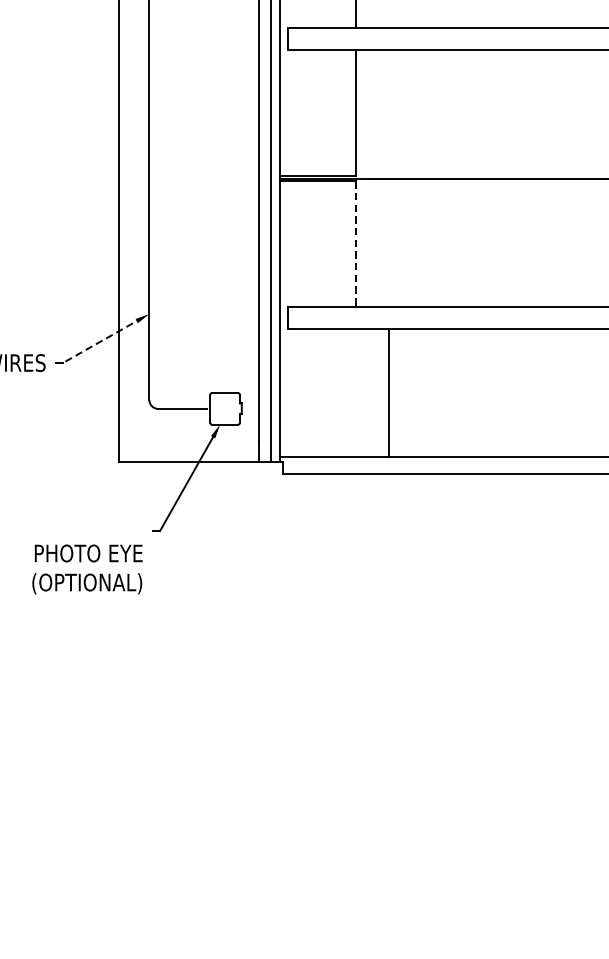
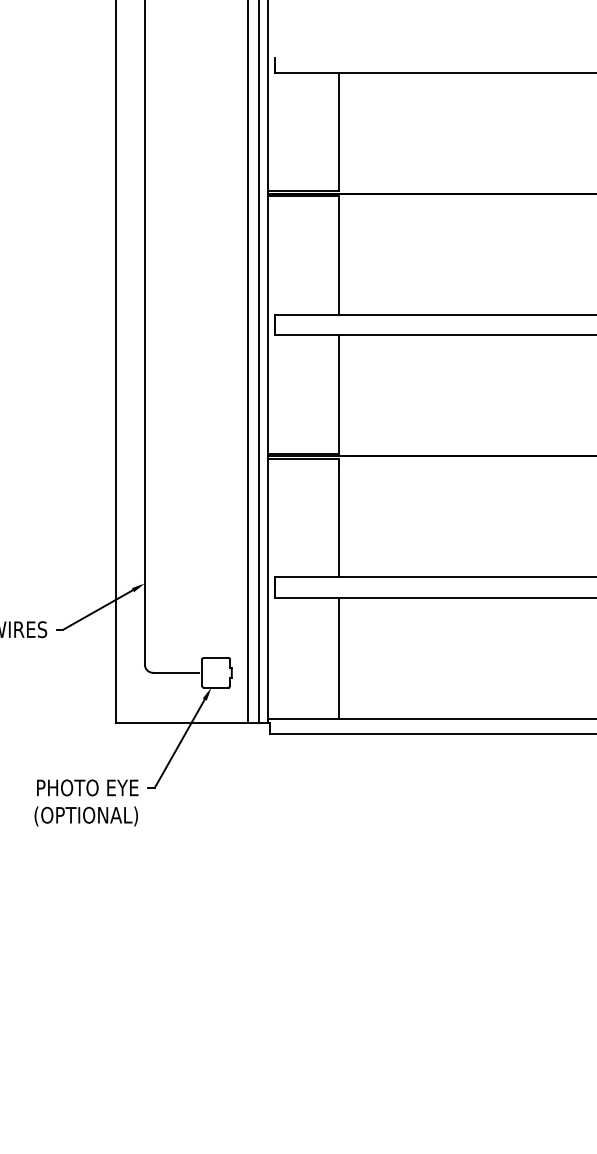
line: (356, 244) -> (339, 518), dashed -> solid
line: (102, 340) -> (100, 608), dashed -> solid
line: (389, 392) -> (339, 657), moved
text: (87, 568) -> (86, 802), moved

